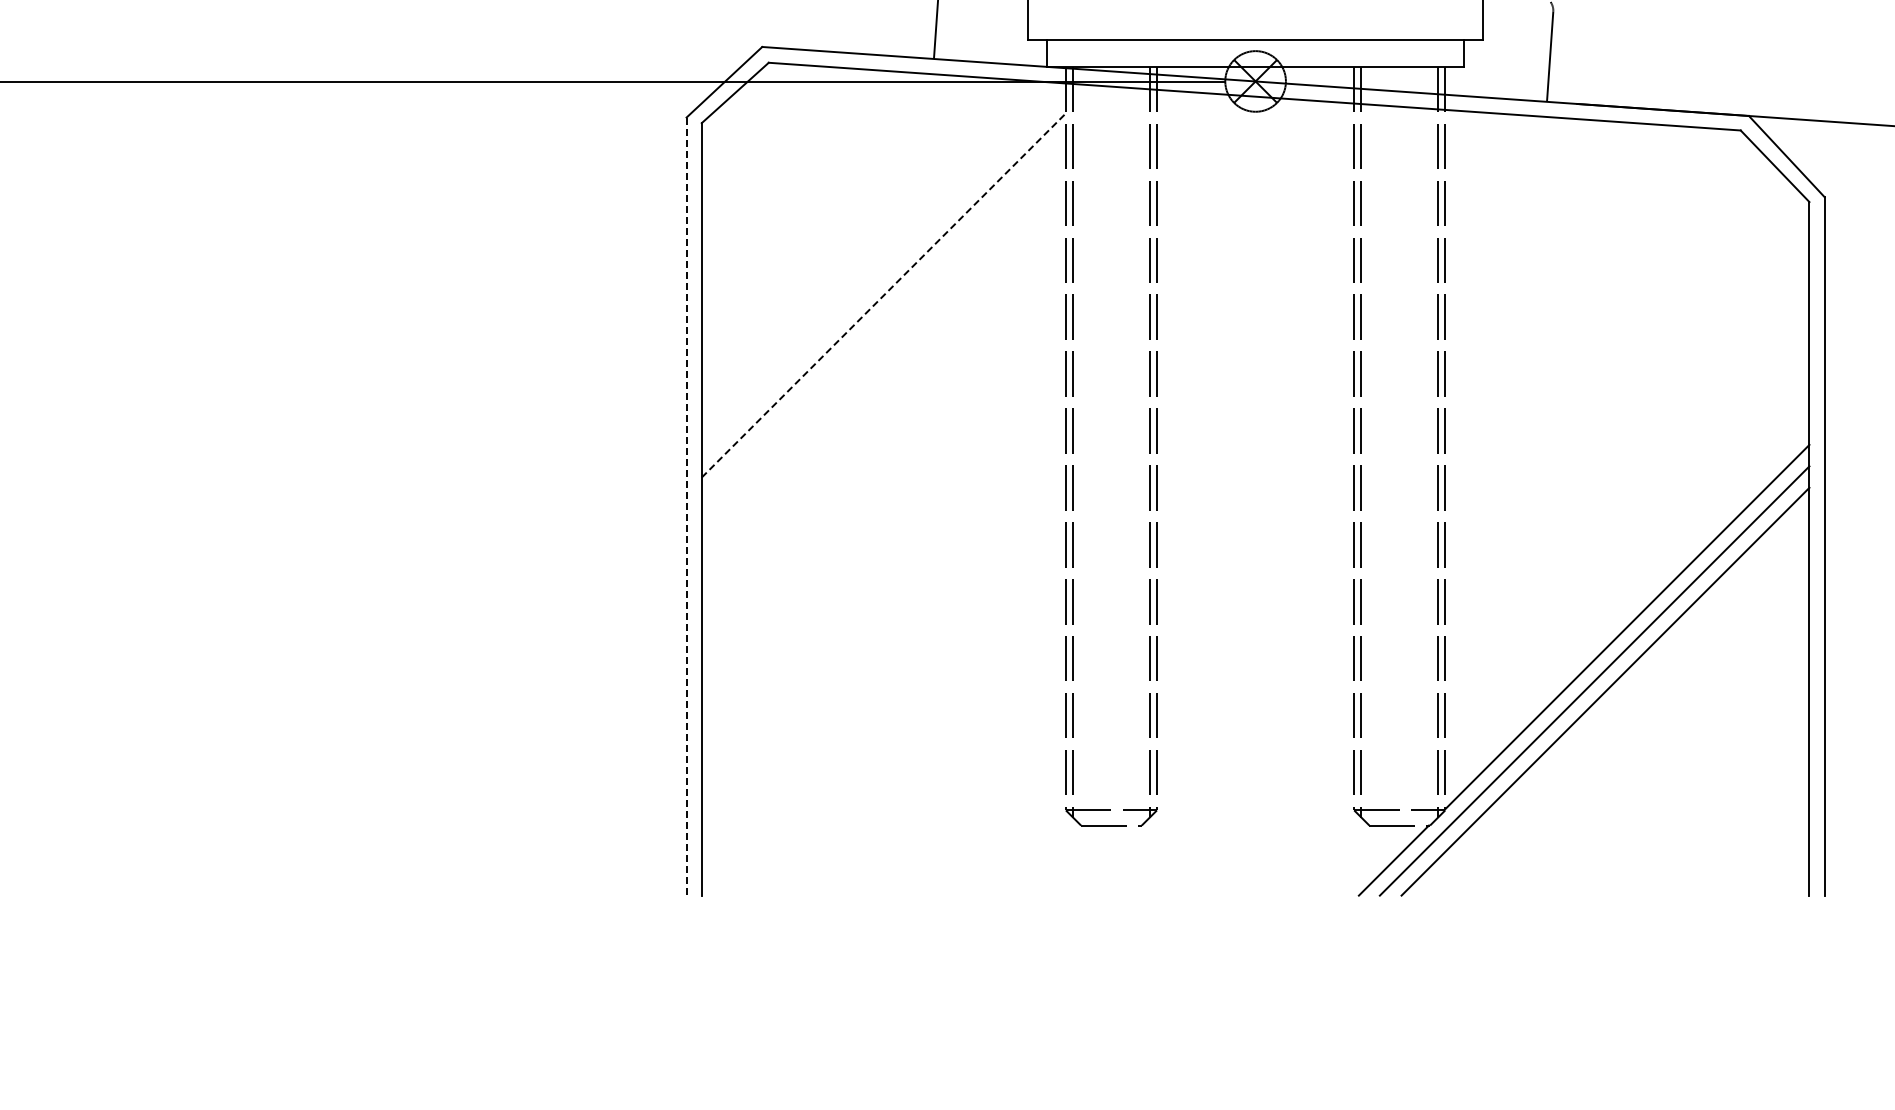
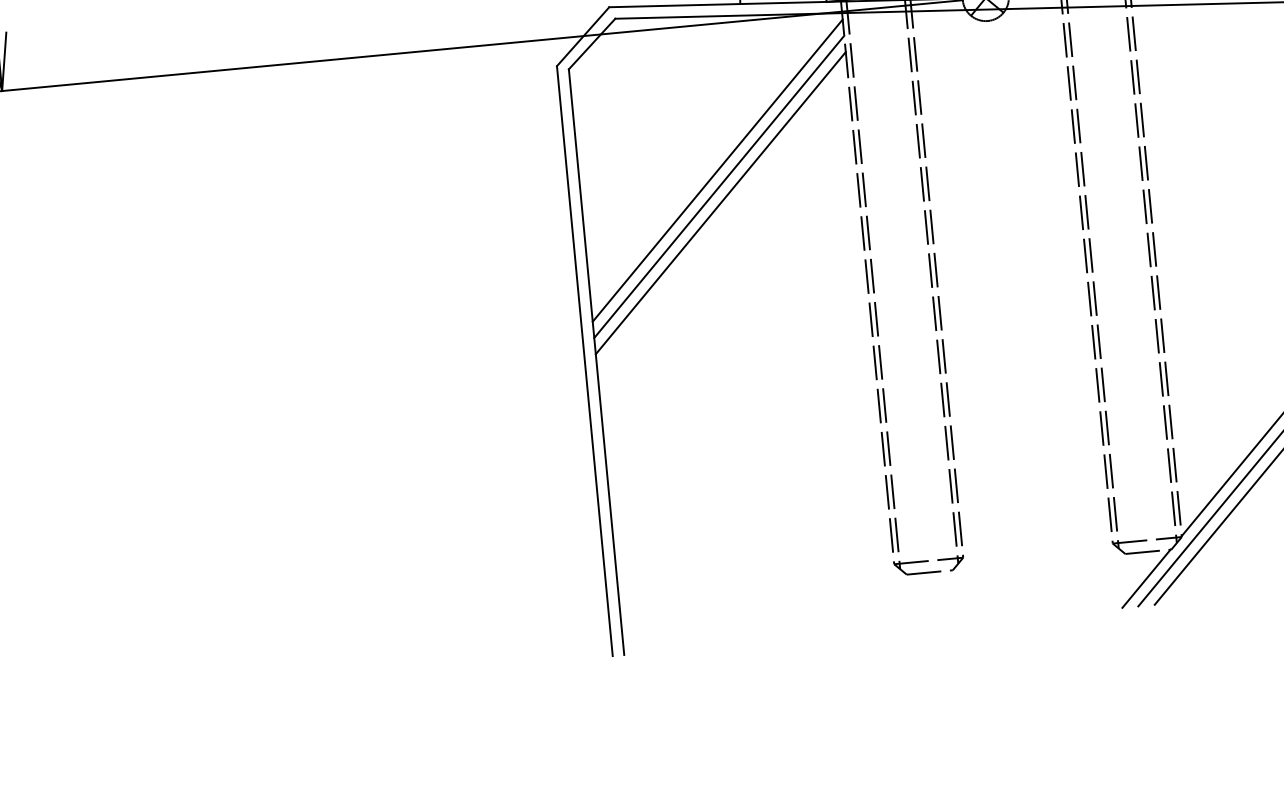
line: (883, 273) -> (717, 170), added
line: (883, 295) -> (719, 186), dashed -> solid
line: (883, 316) -> (720, 202), added
line: (686, 506) -> (584, 361), dashed -> solid

